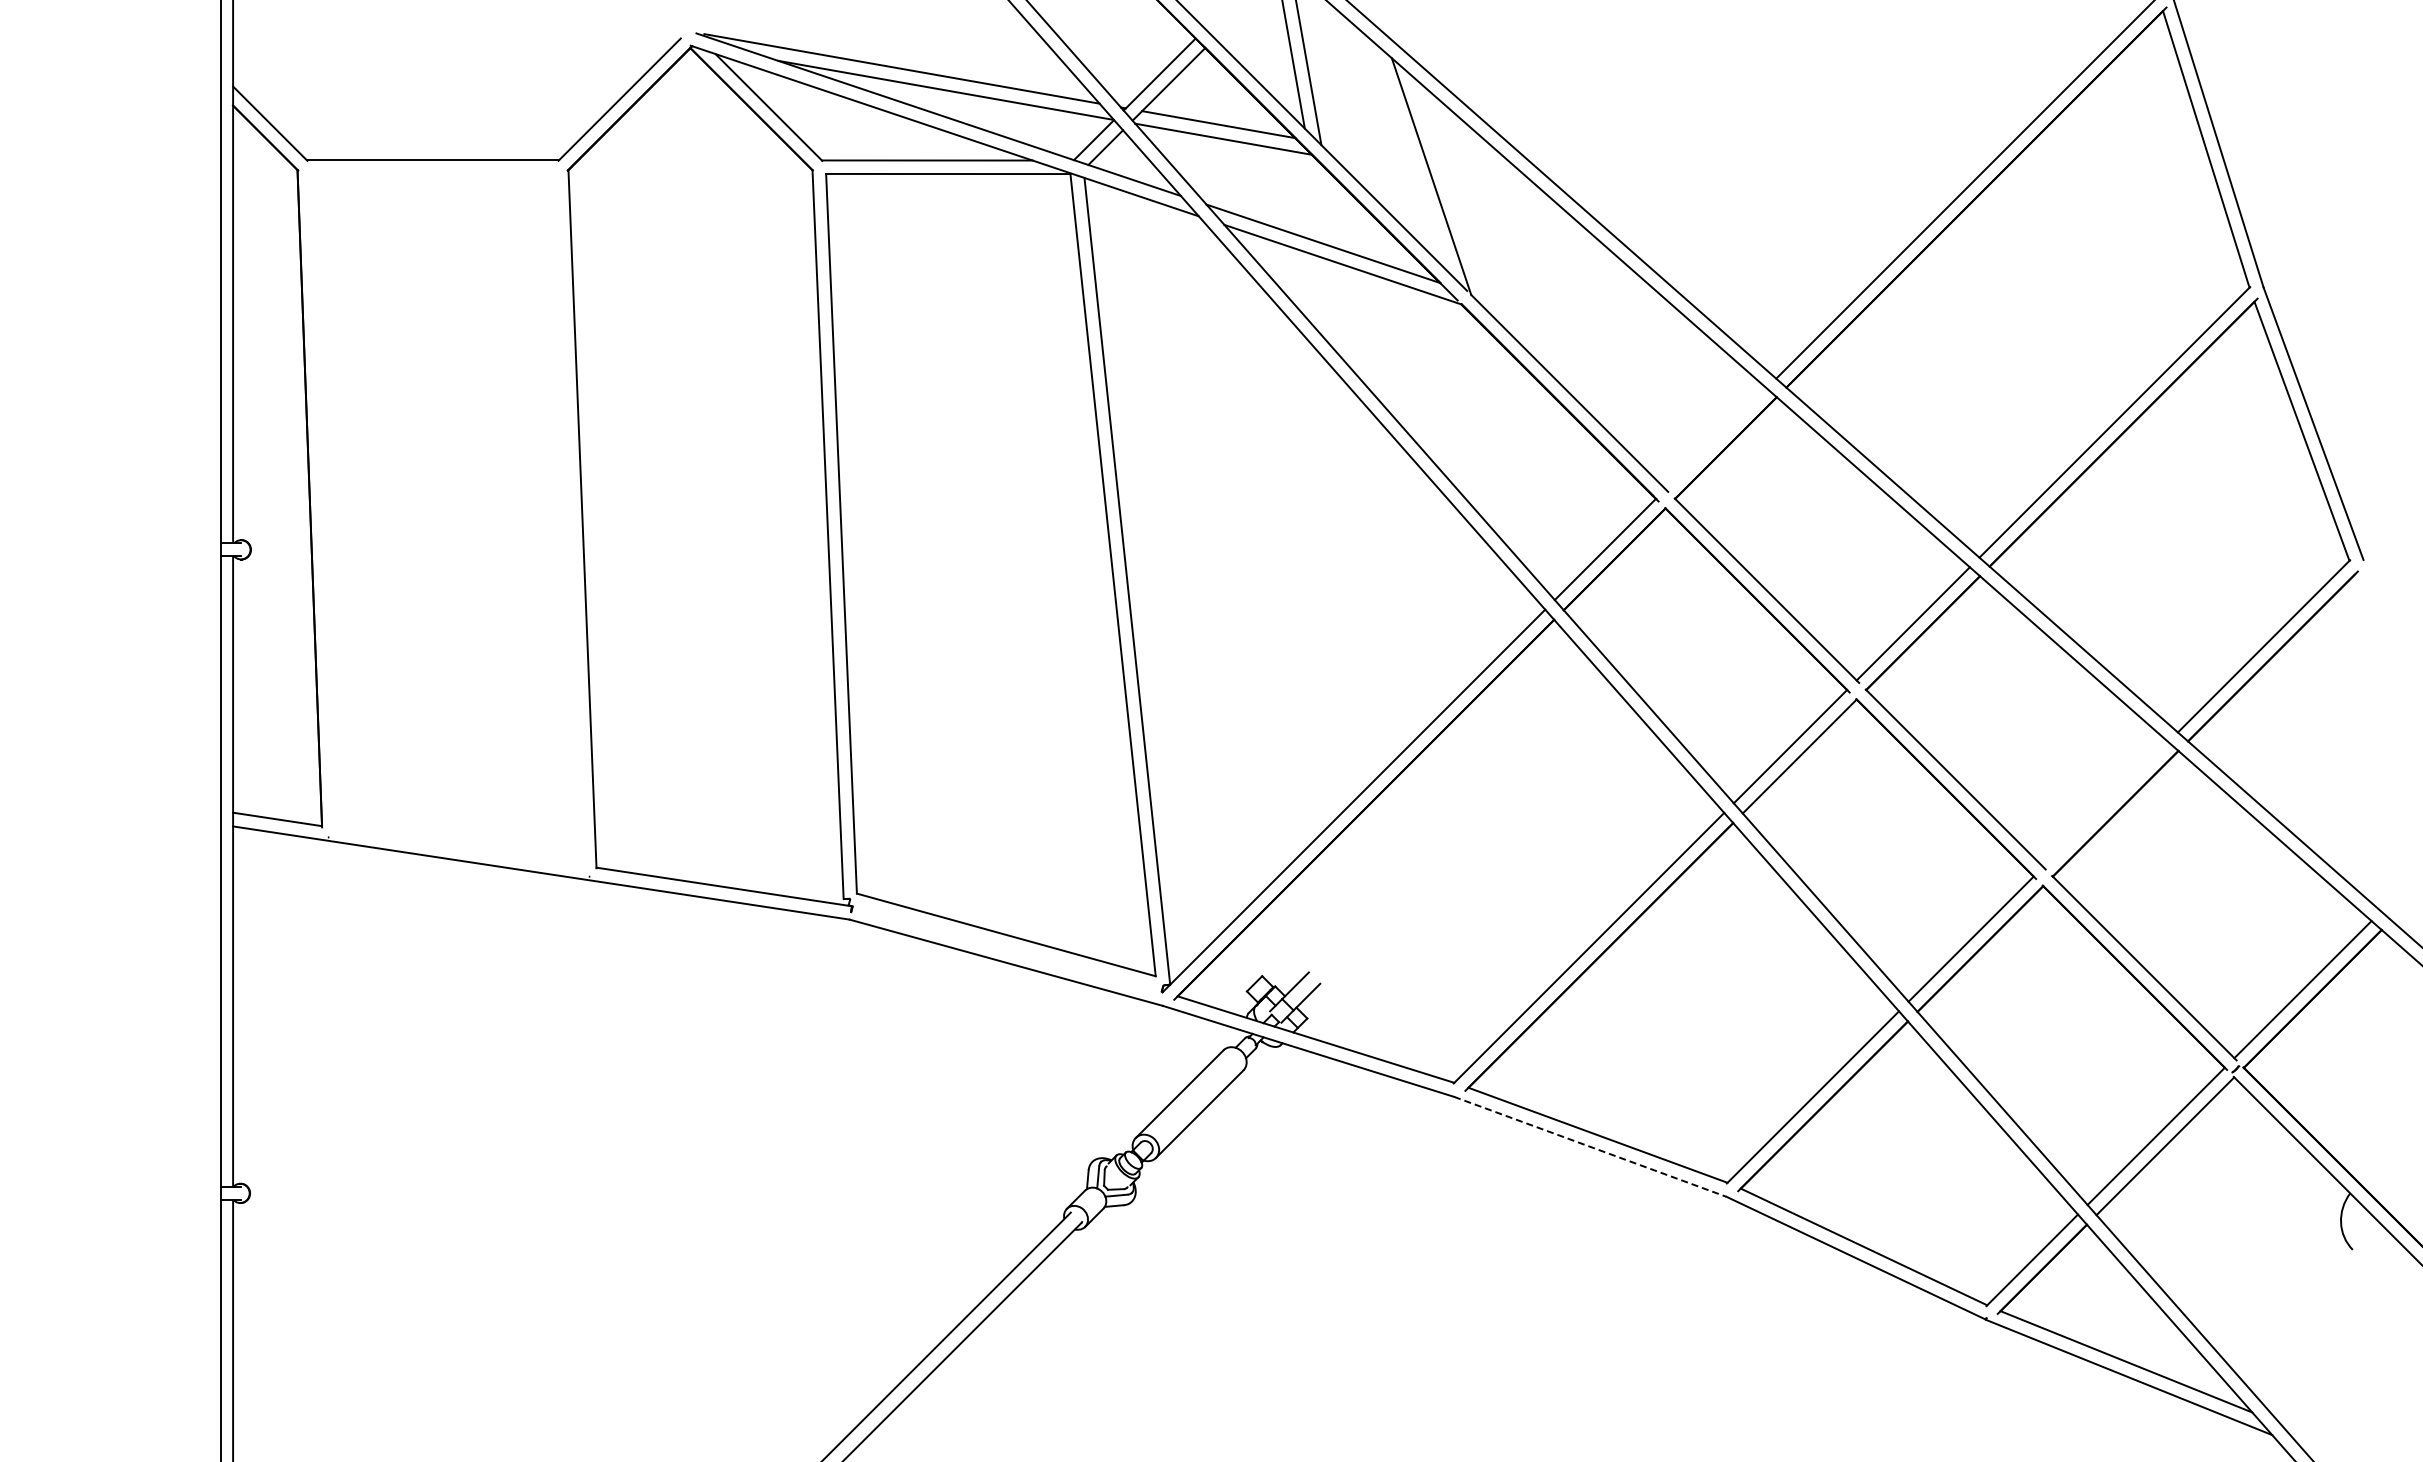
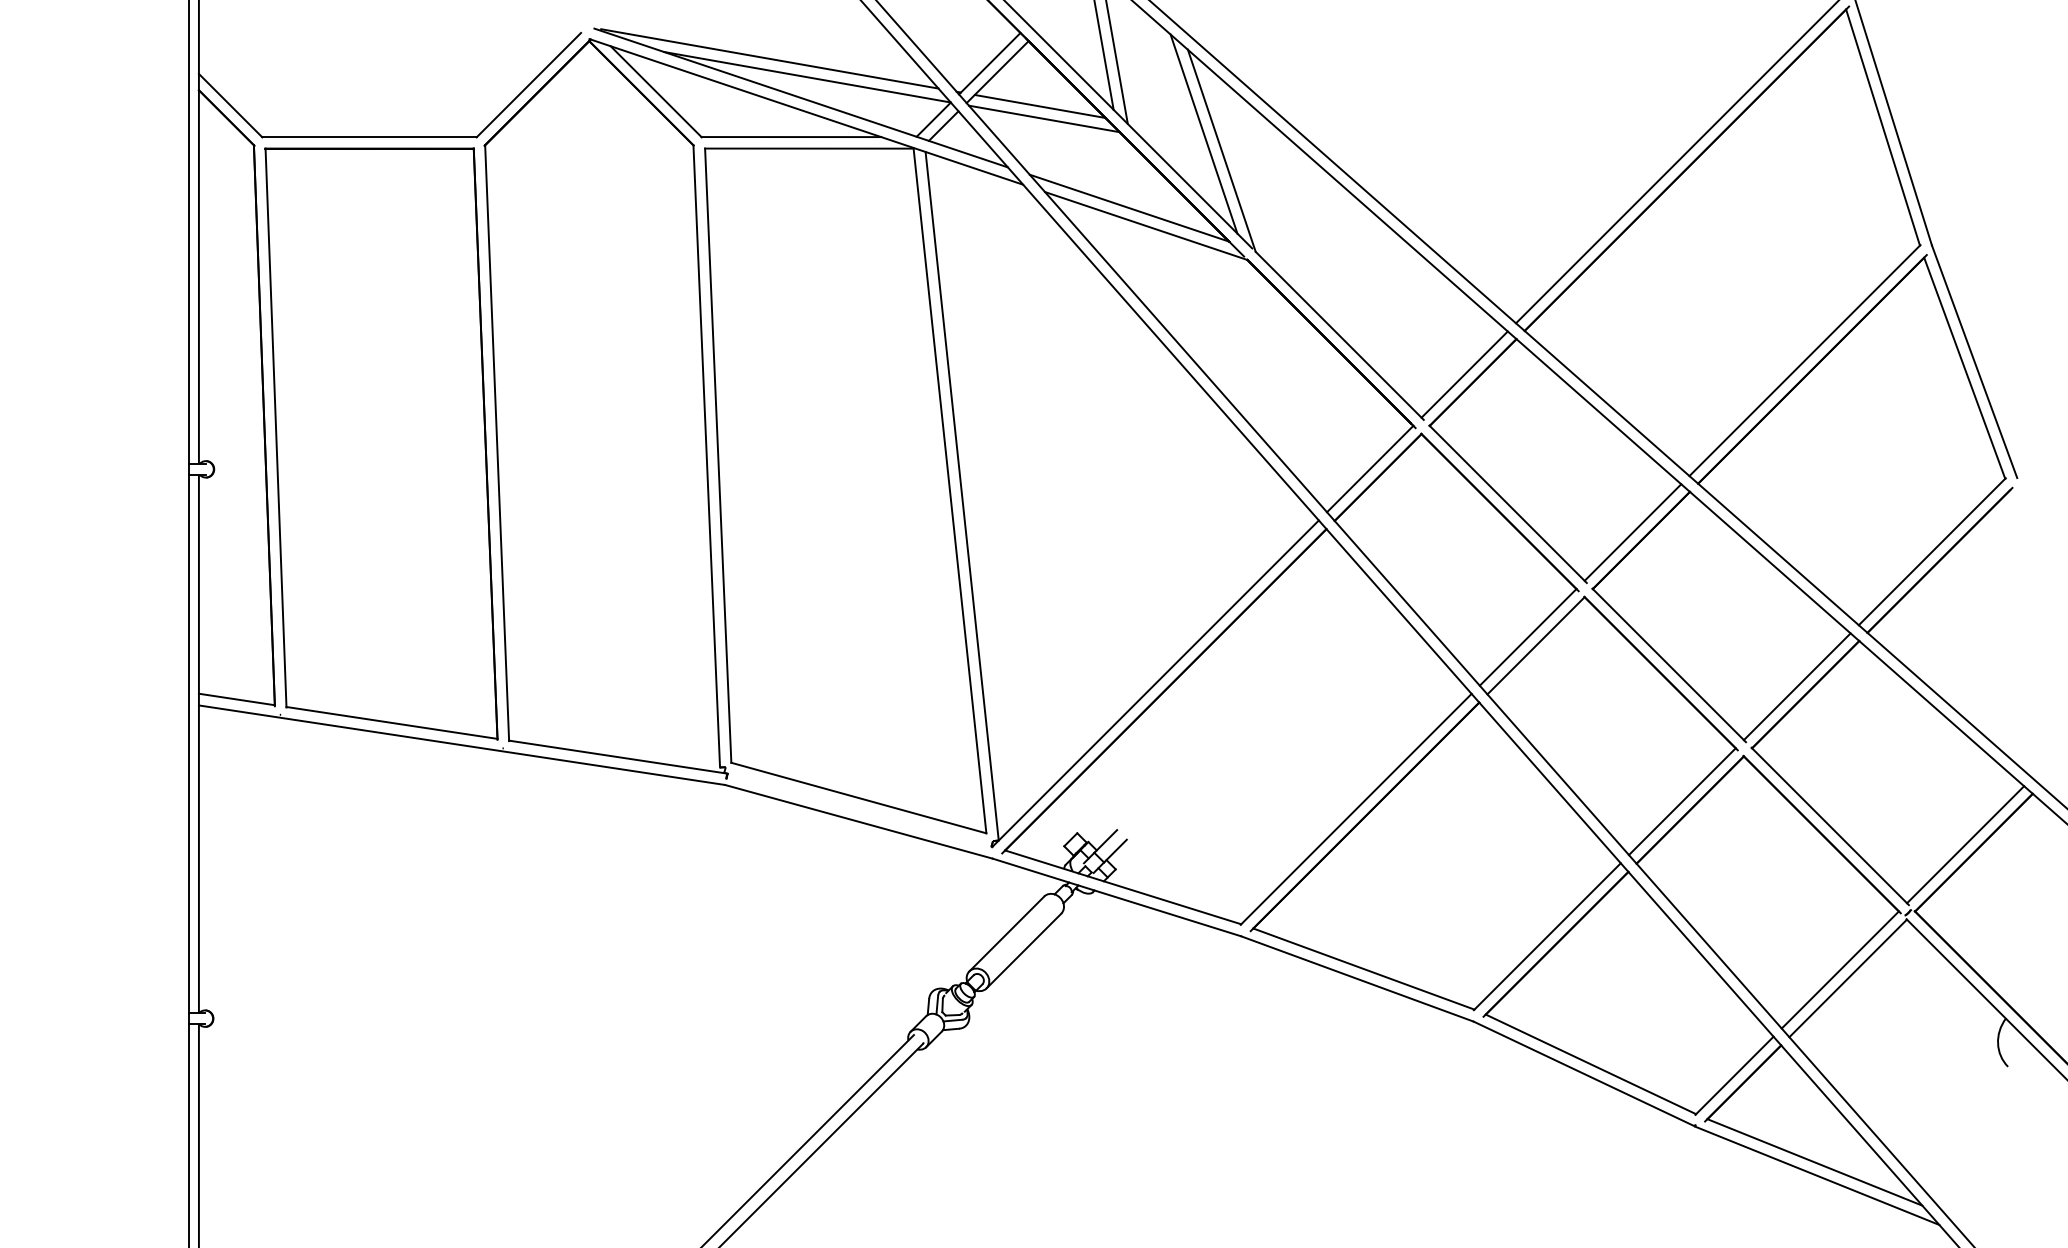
line: (1410, 156) -> (1203, 133), added
line: (1715, 438) -> (1464, 374), added
part: (446, 520) -> (381, 444), added
line: (2105, 804) -> (1797, 686), added
line: (1590, 1147) -> (1357, 979), dashed -> solid

